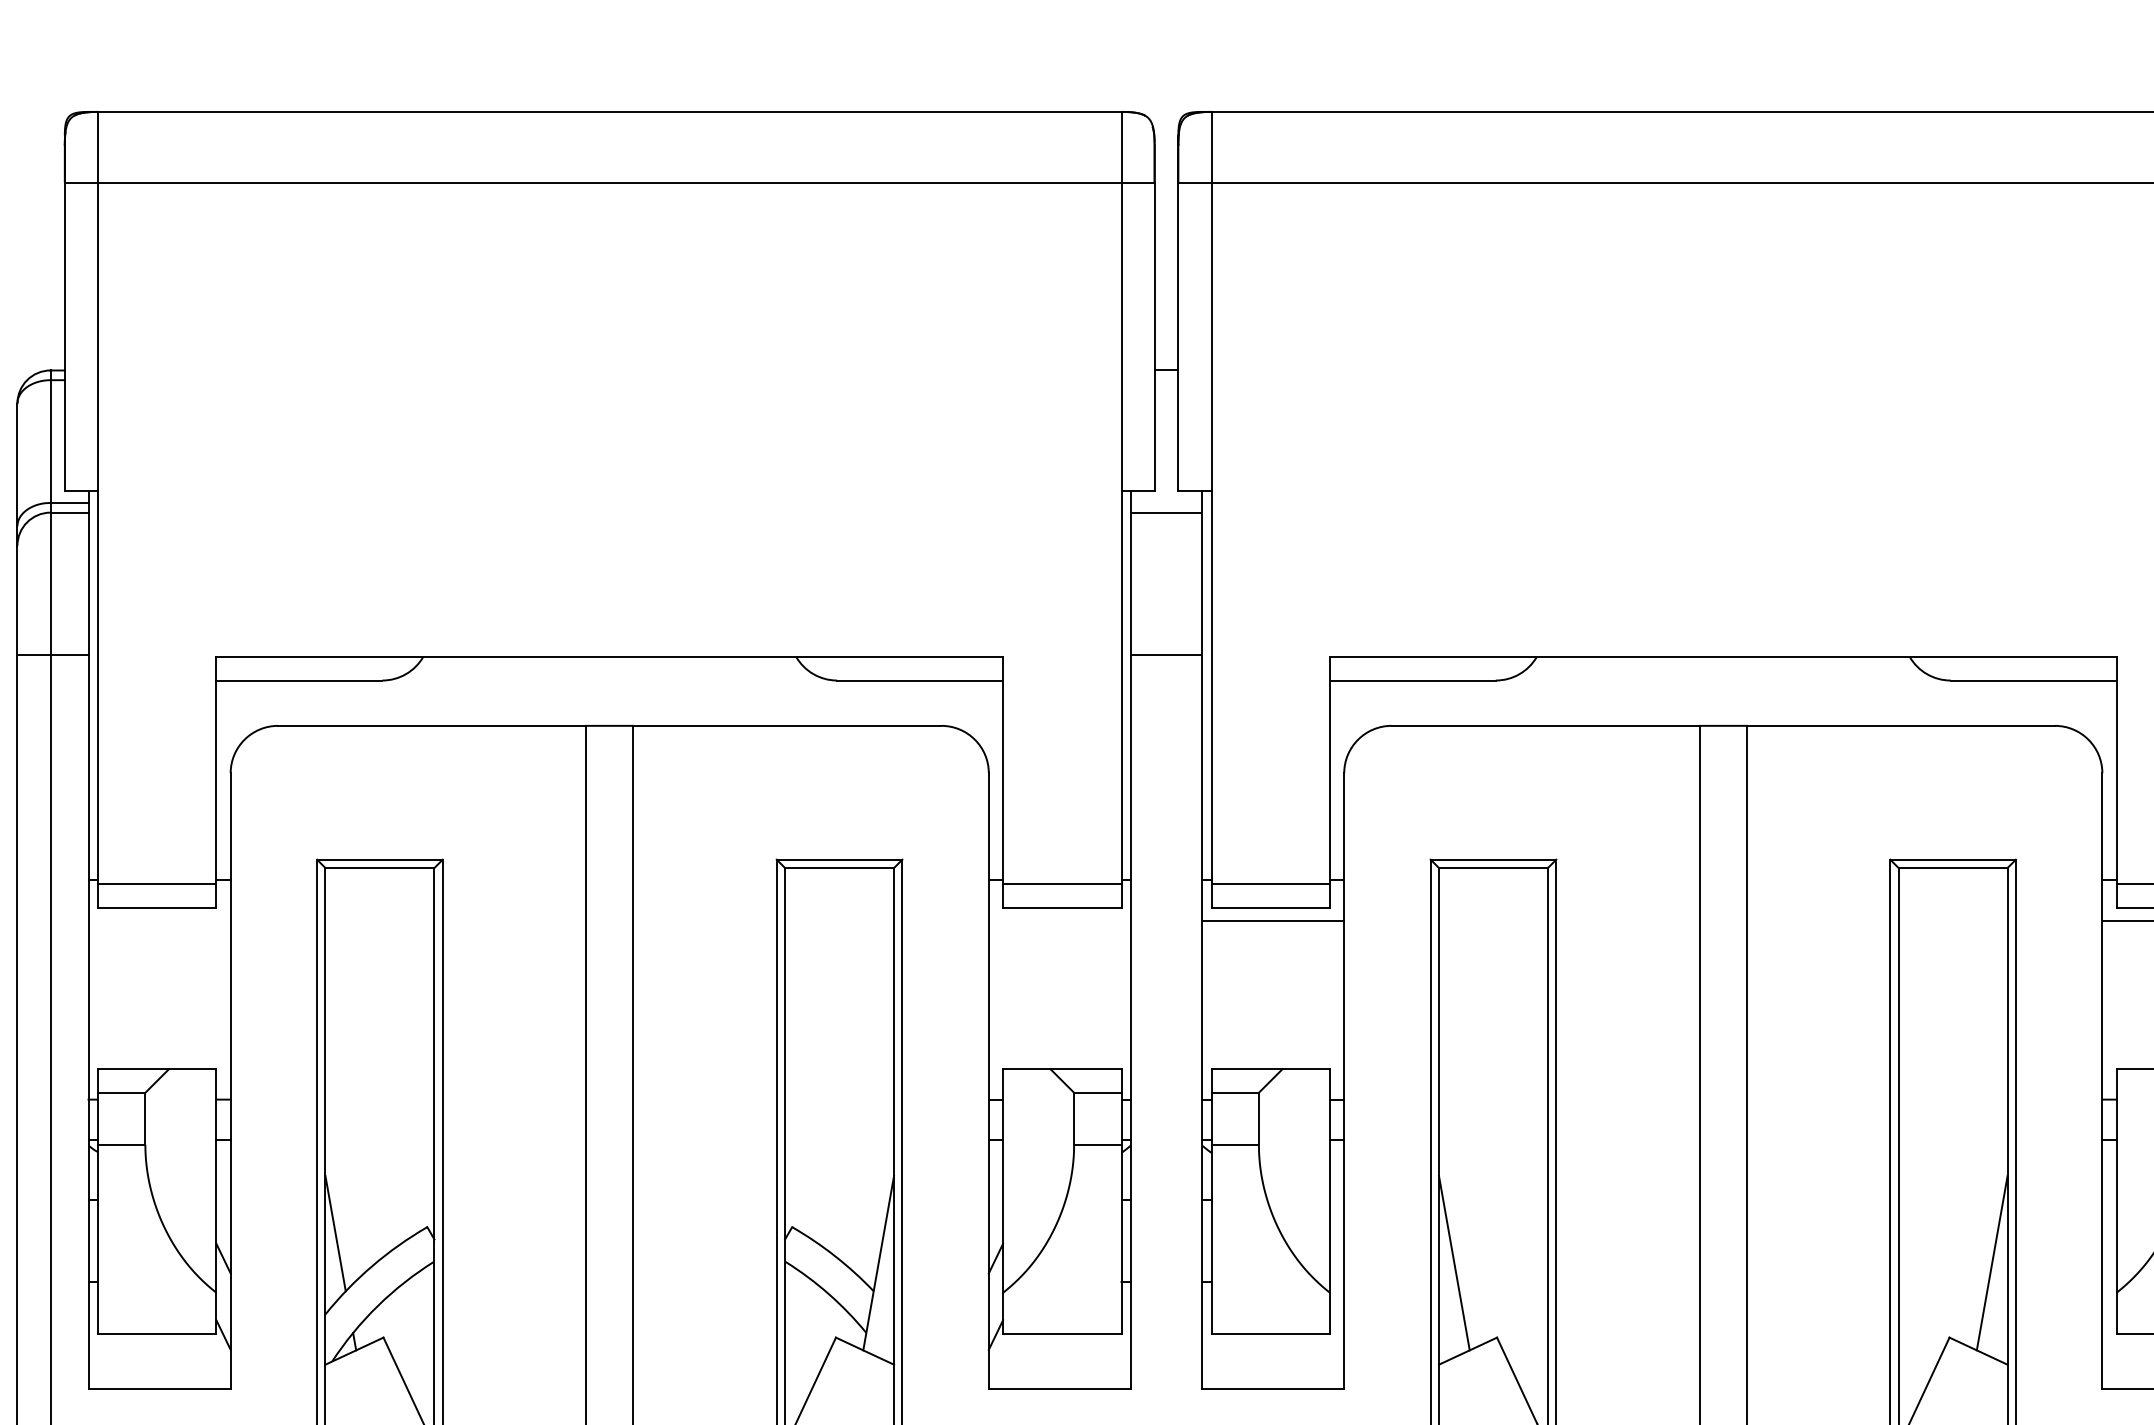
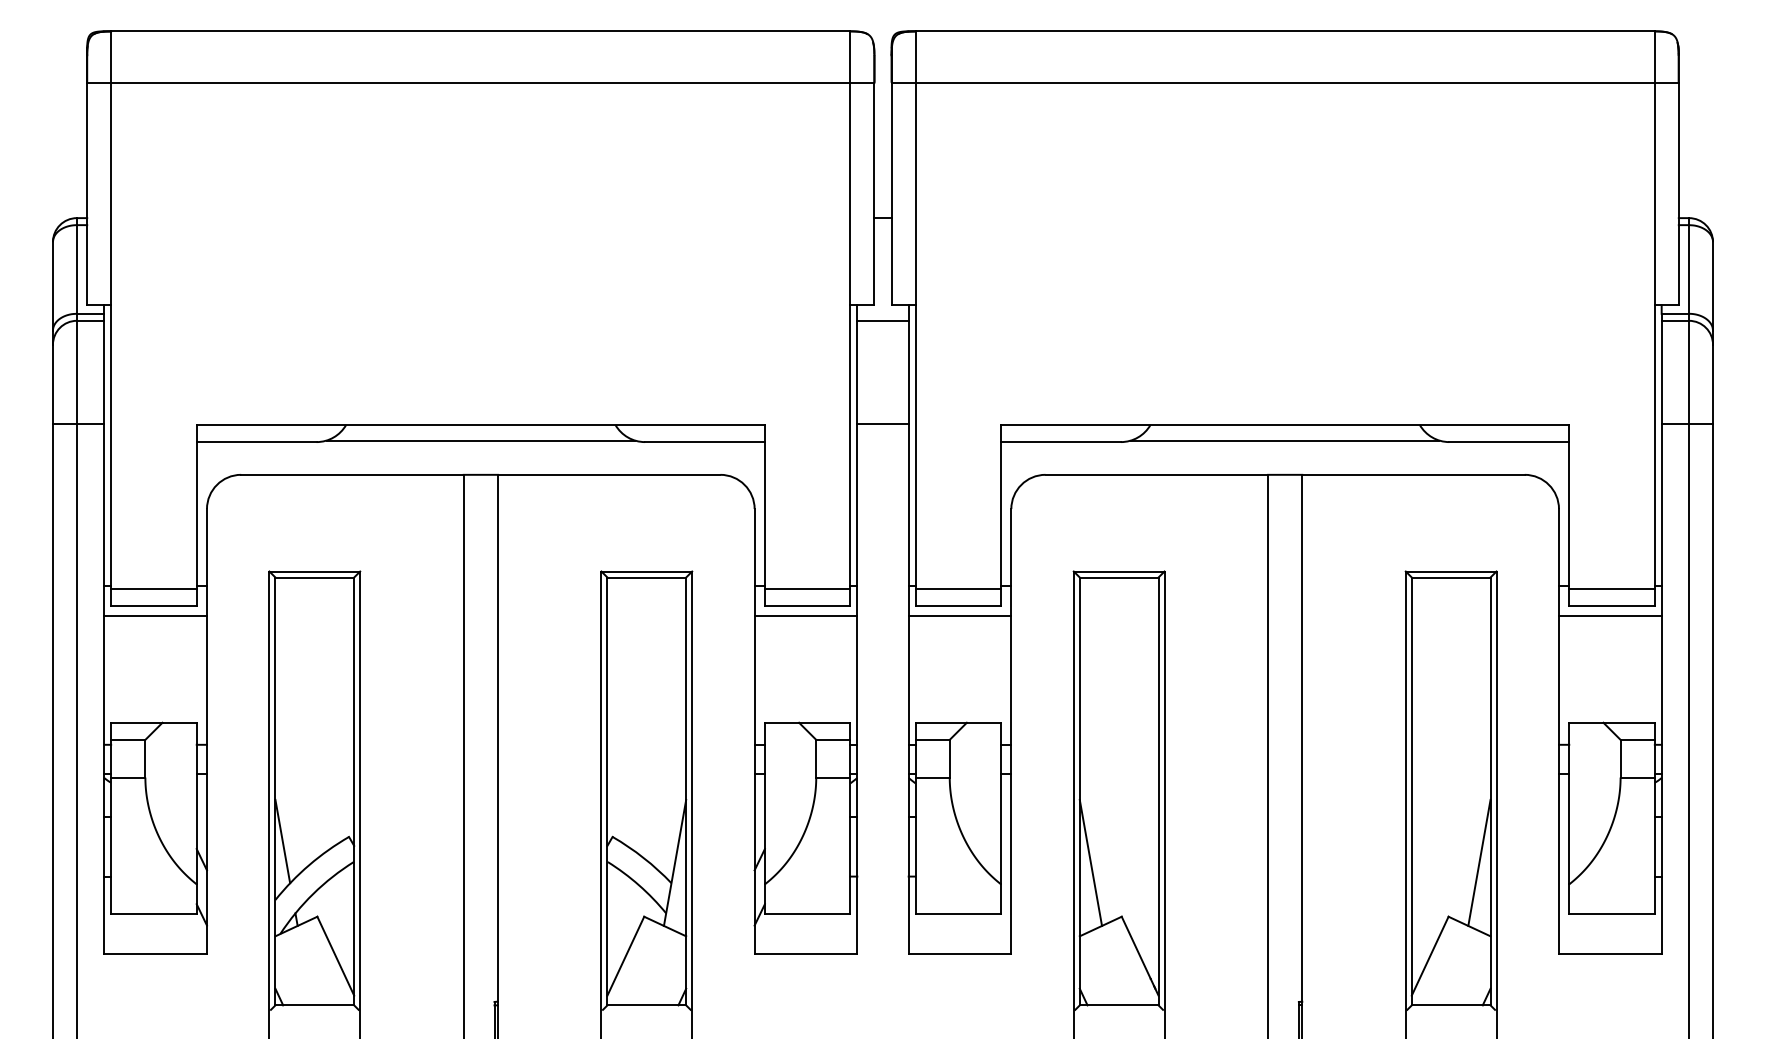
line: (609, 678) -> (480, 440), added
line: (1723, 678) -> (1285, 440), added
line: (159, 920) -> (155, 615), added
line: (1059, 920) -> (805, 615), added

